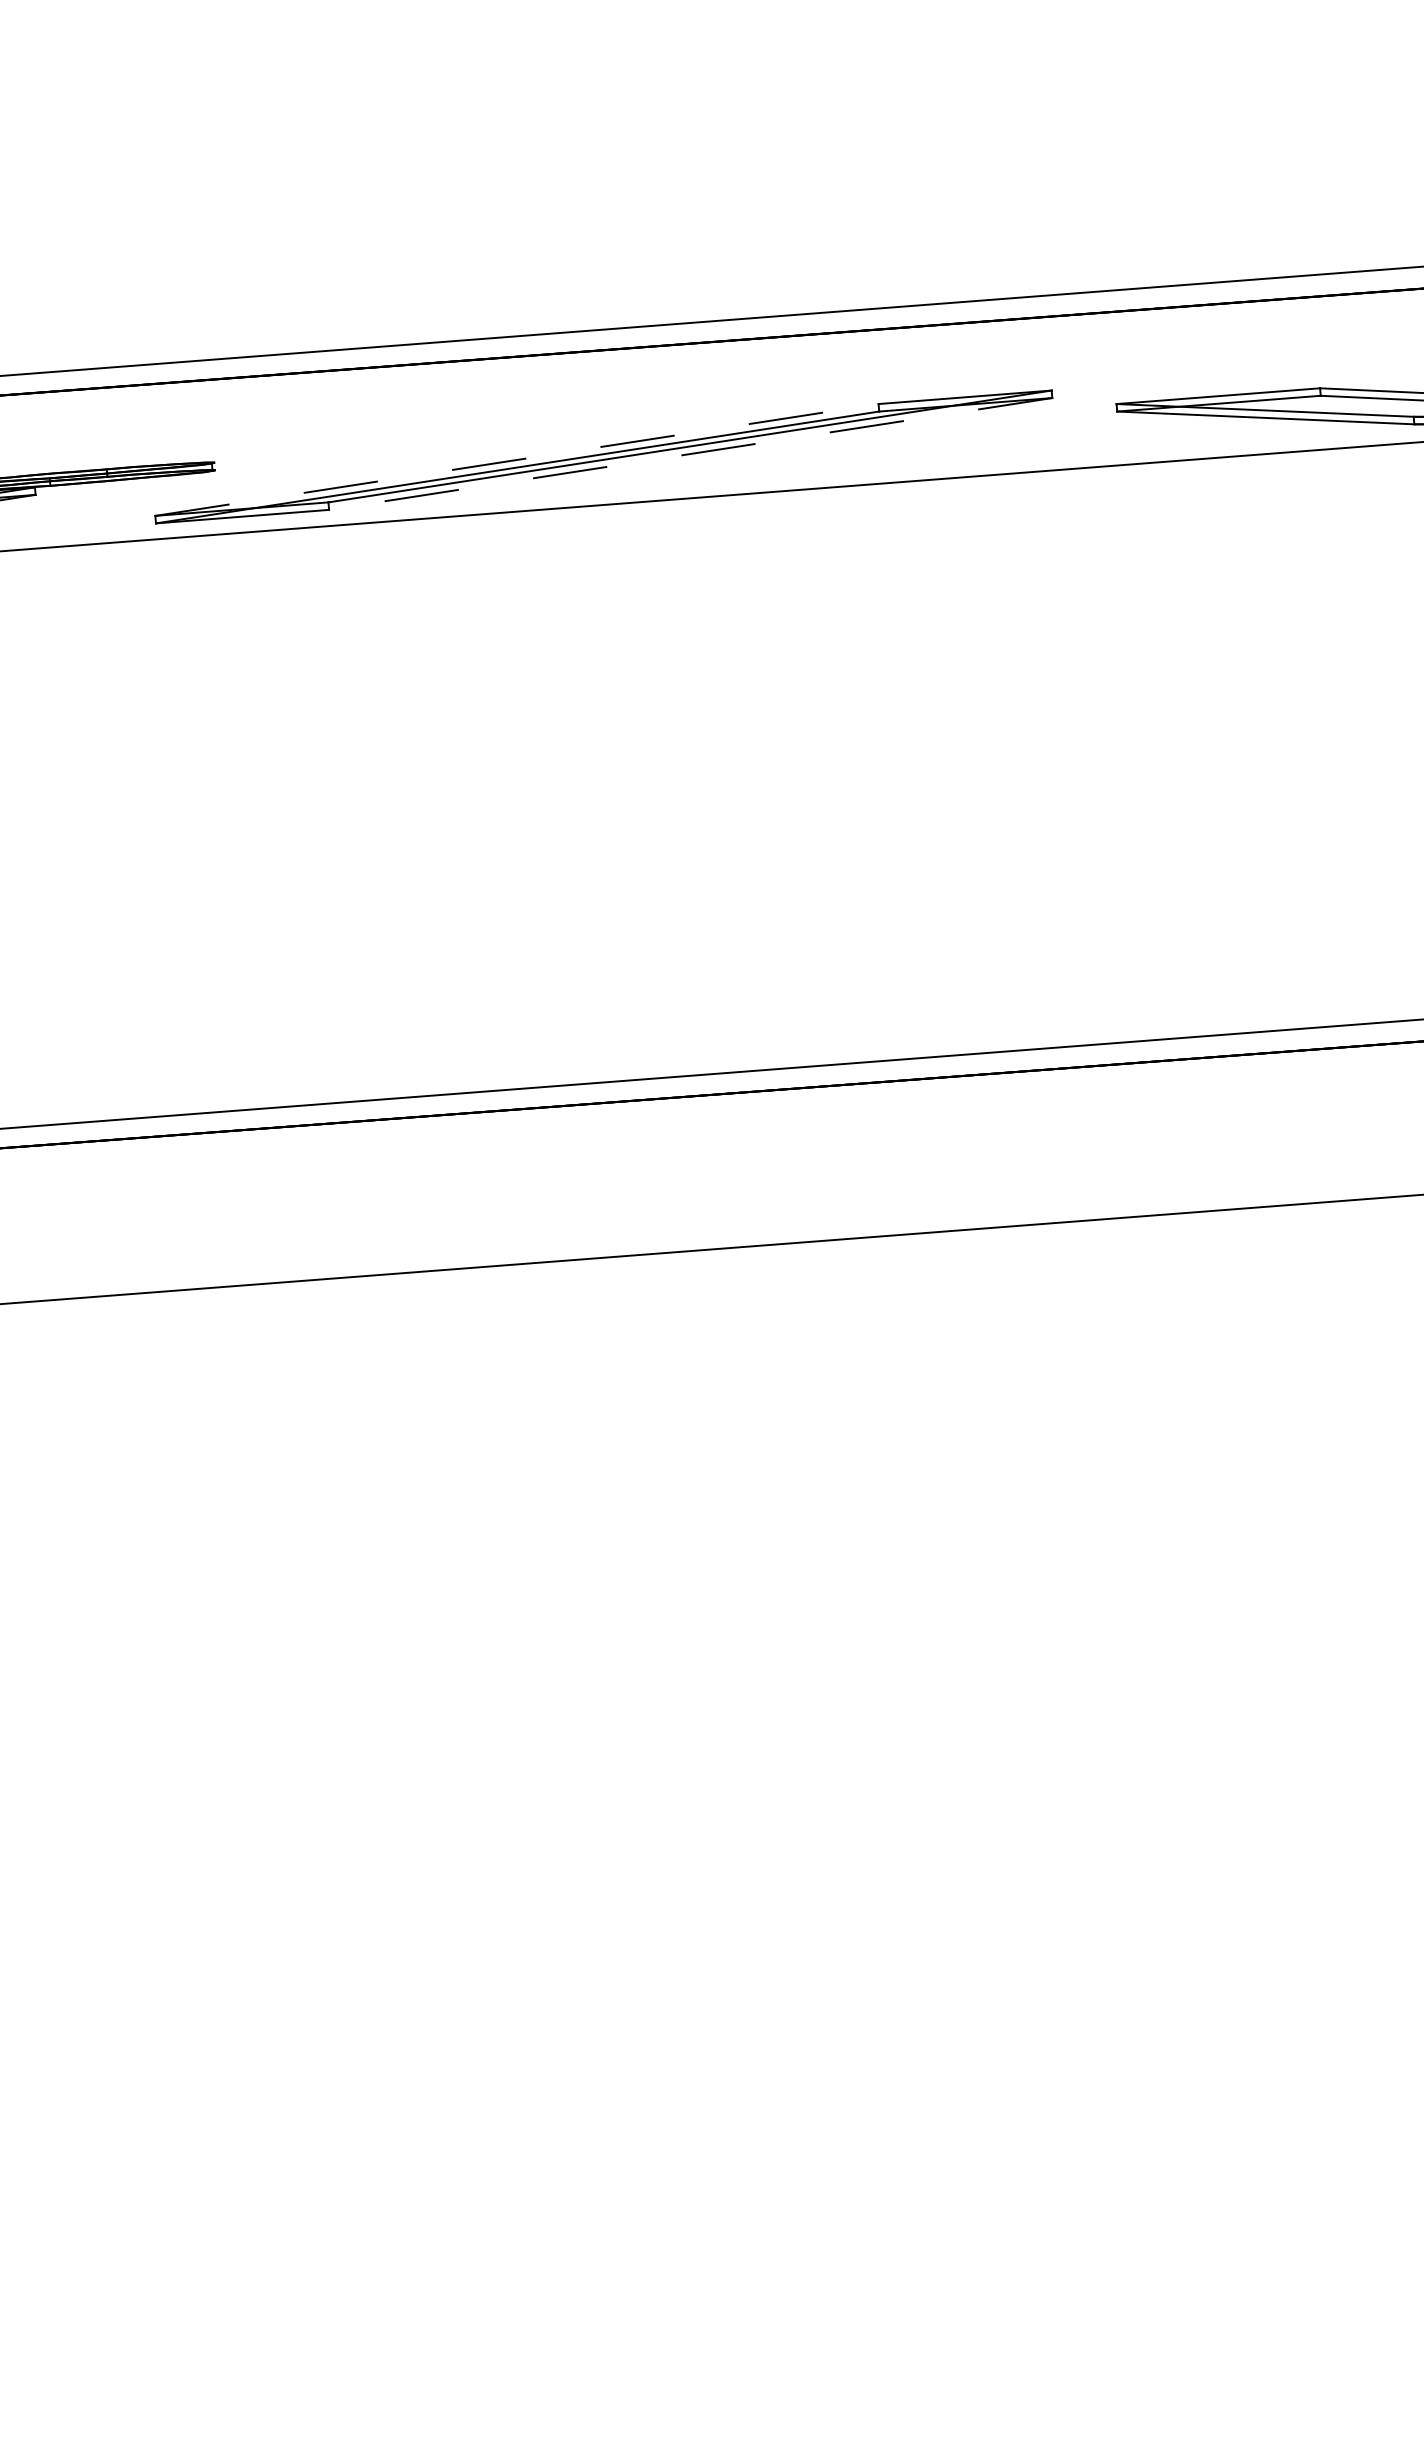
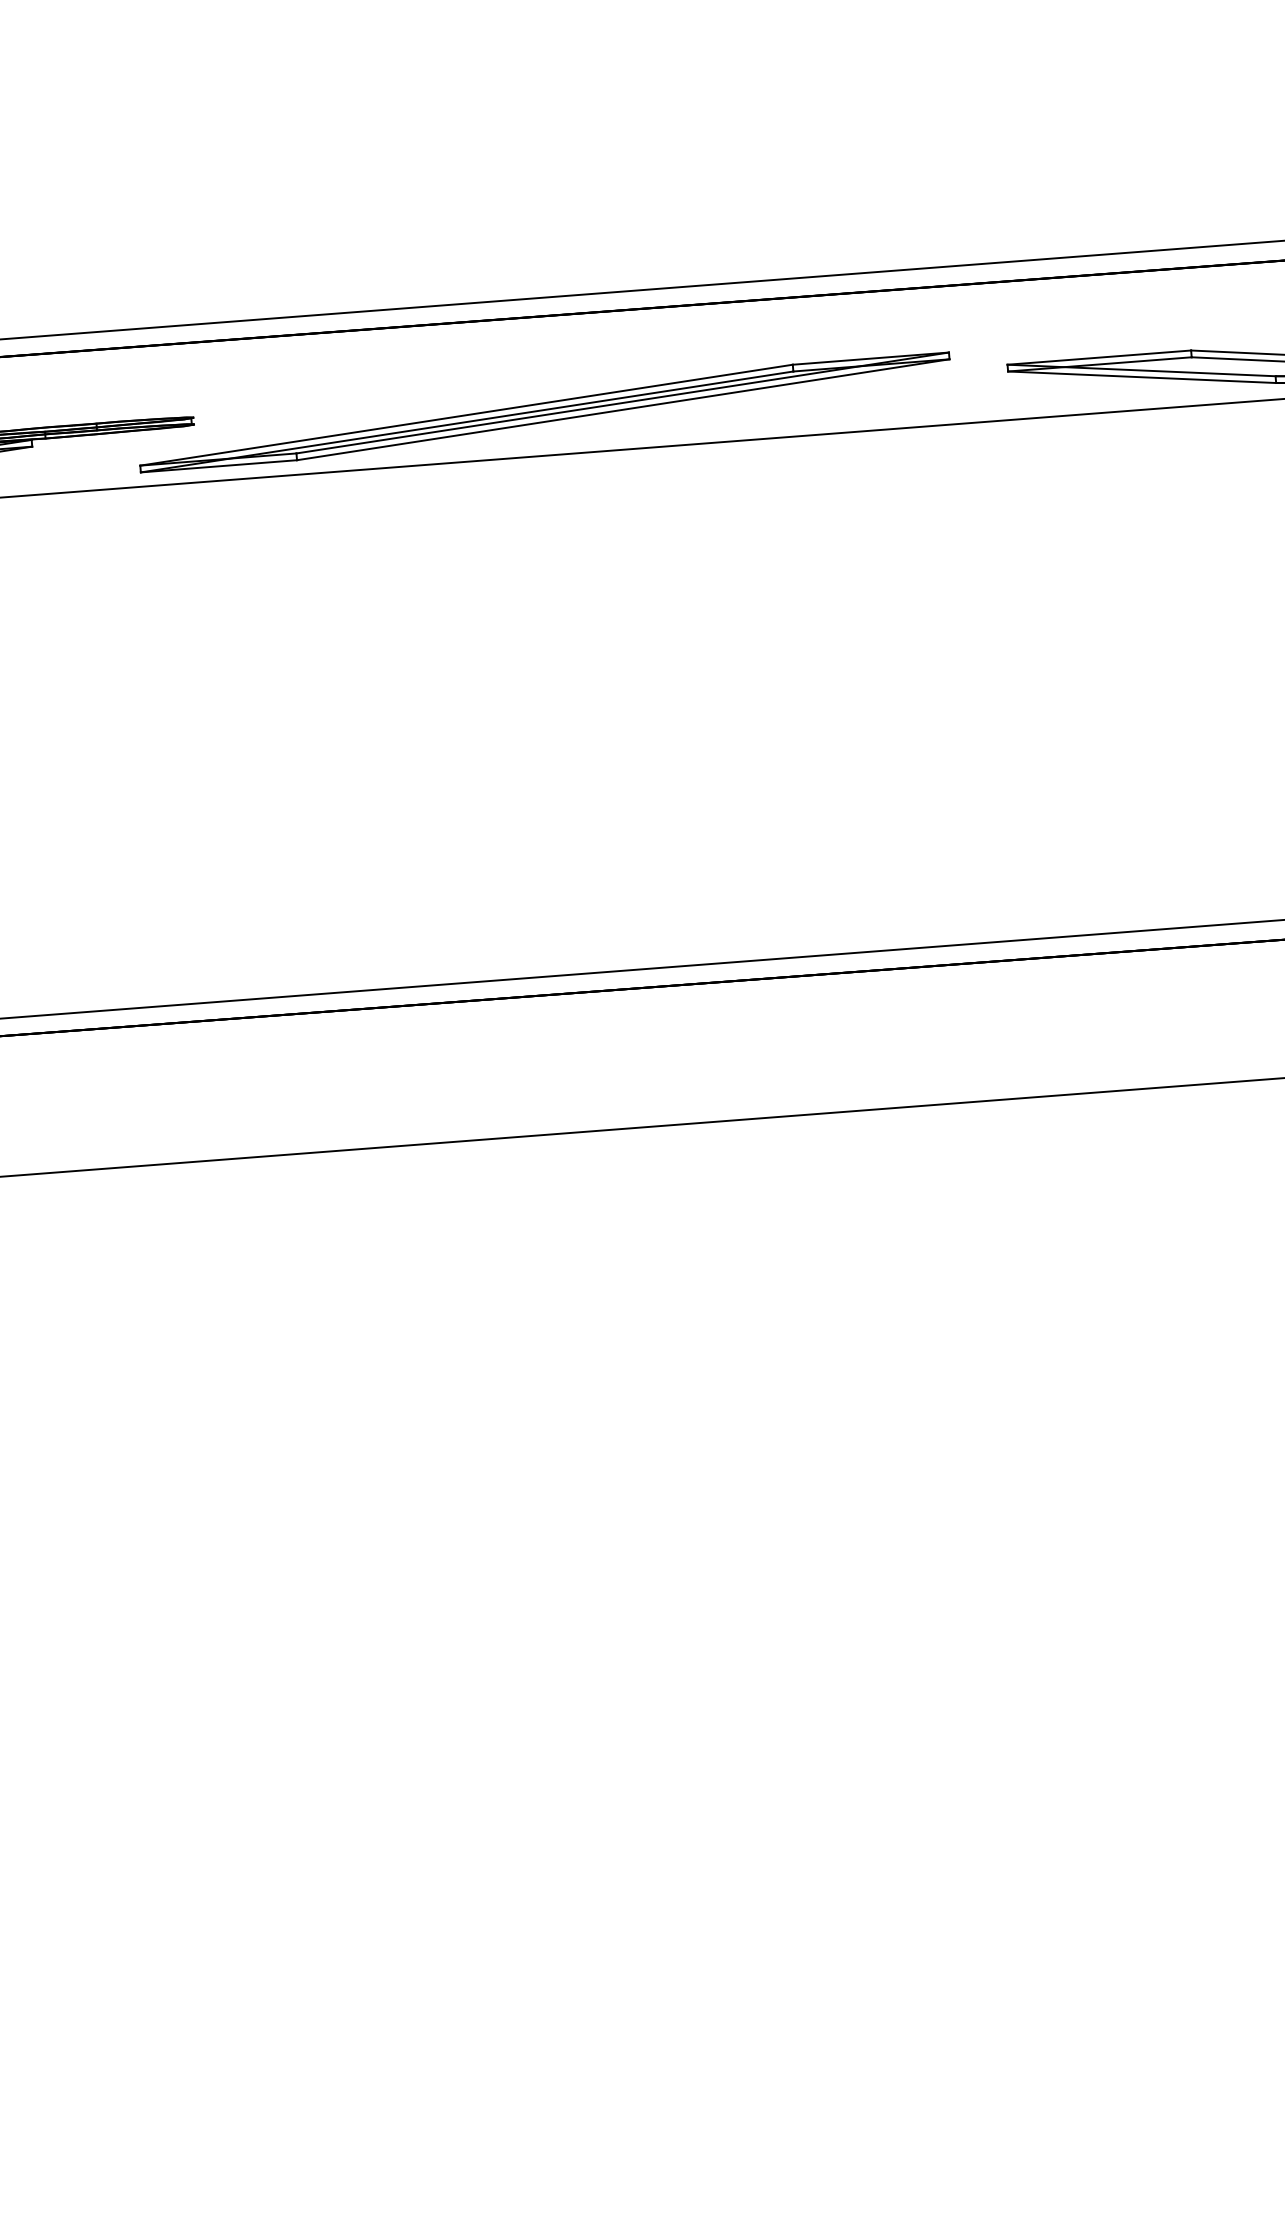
line: (689, 453) -> (622, 409), dashed -> solid
line: (518, 460) -> (467, 415), dashed -> solid

